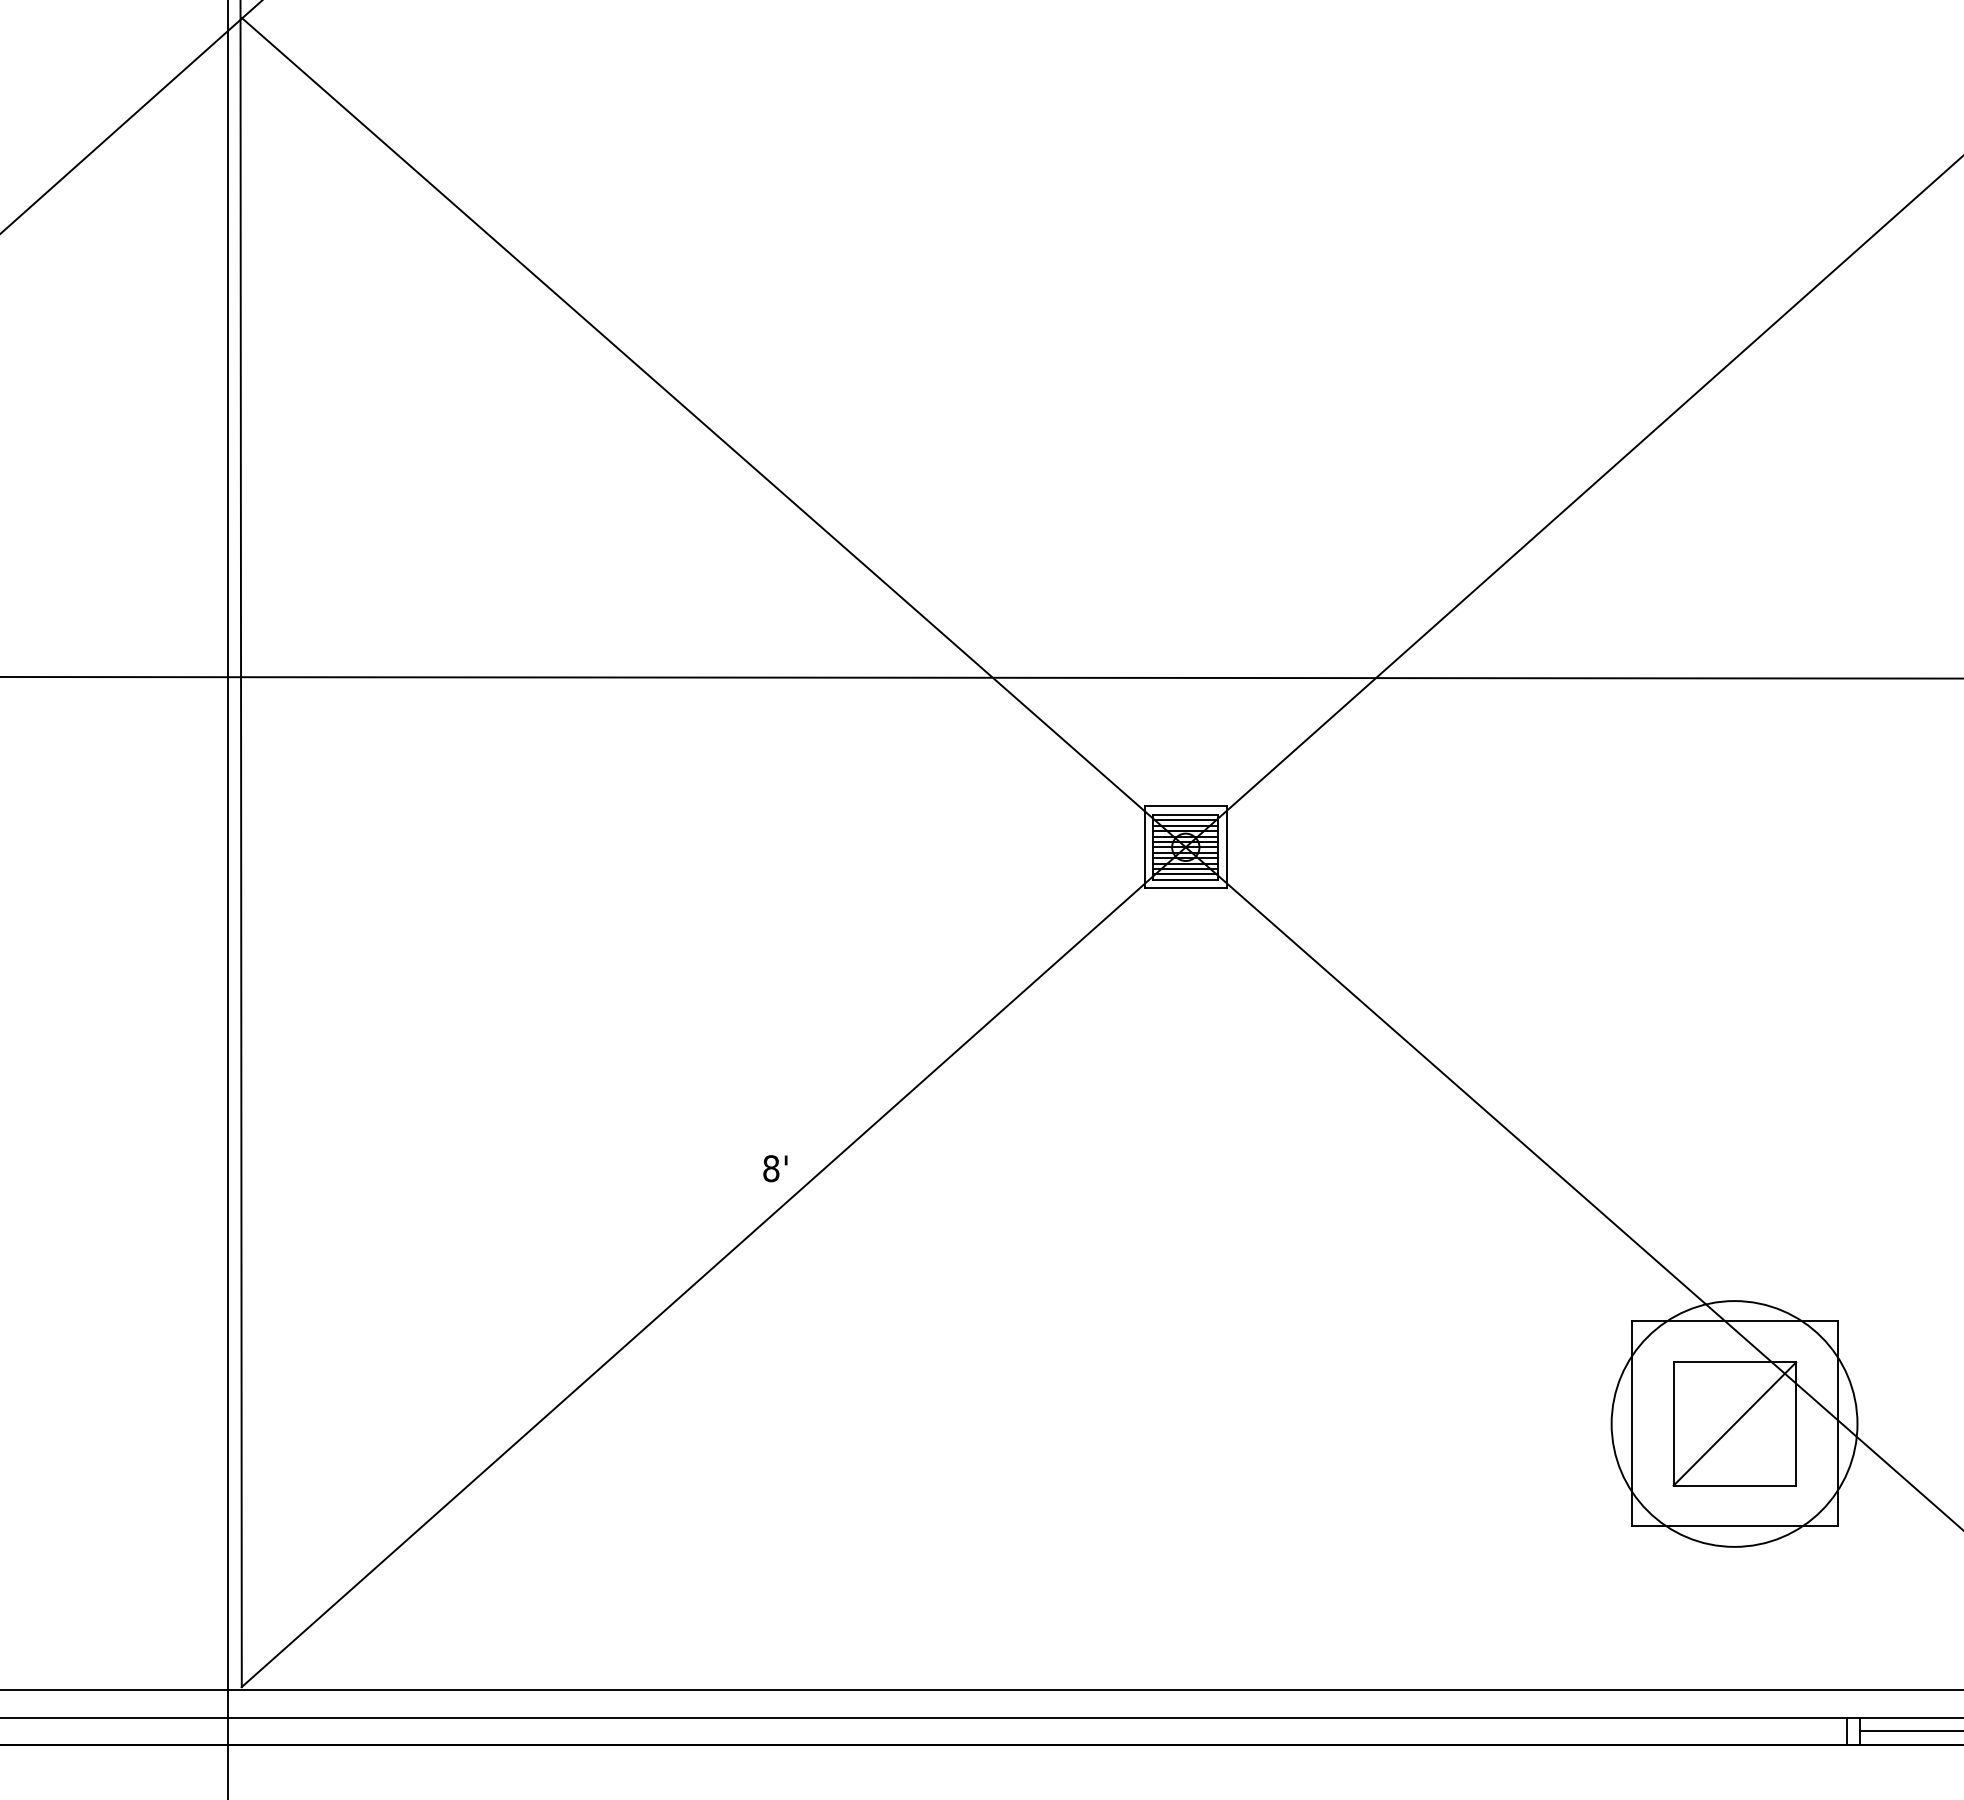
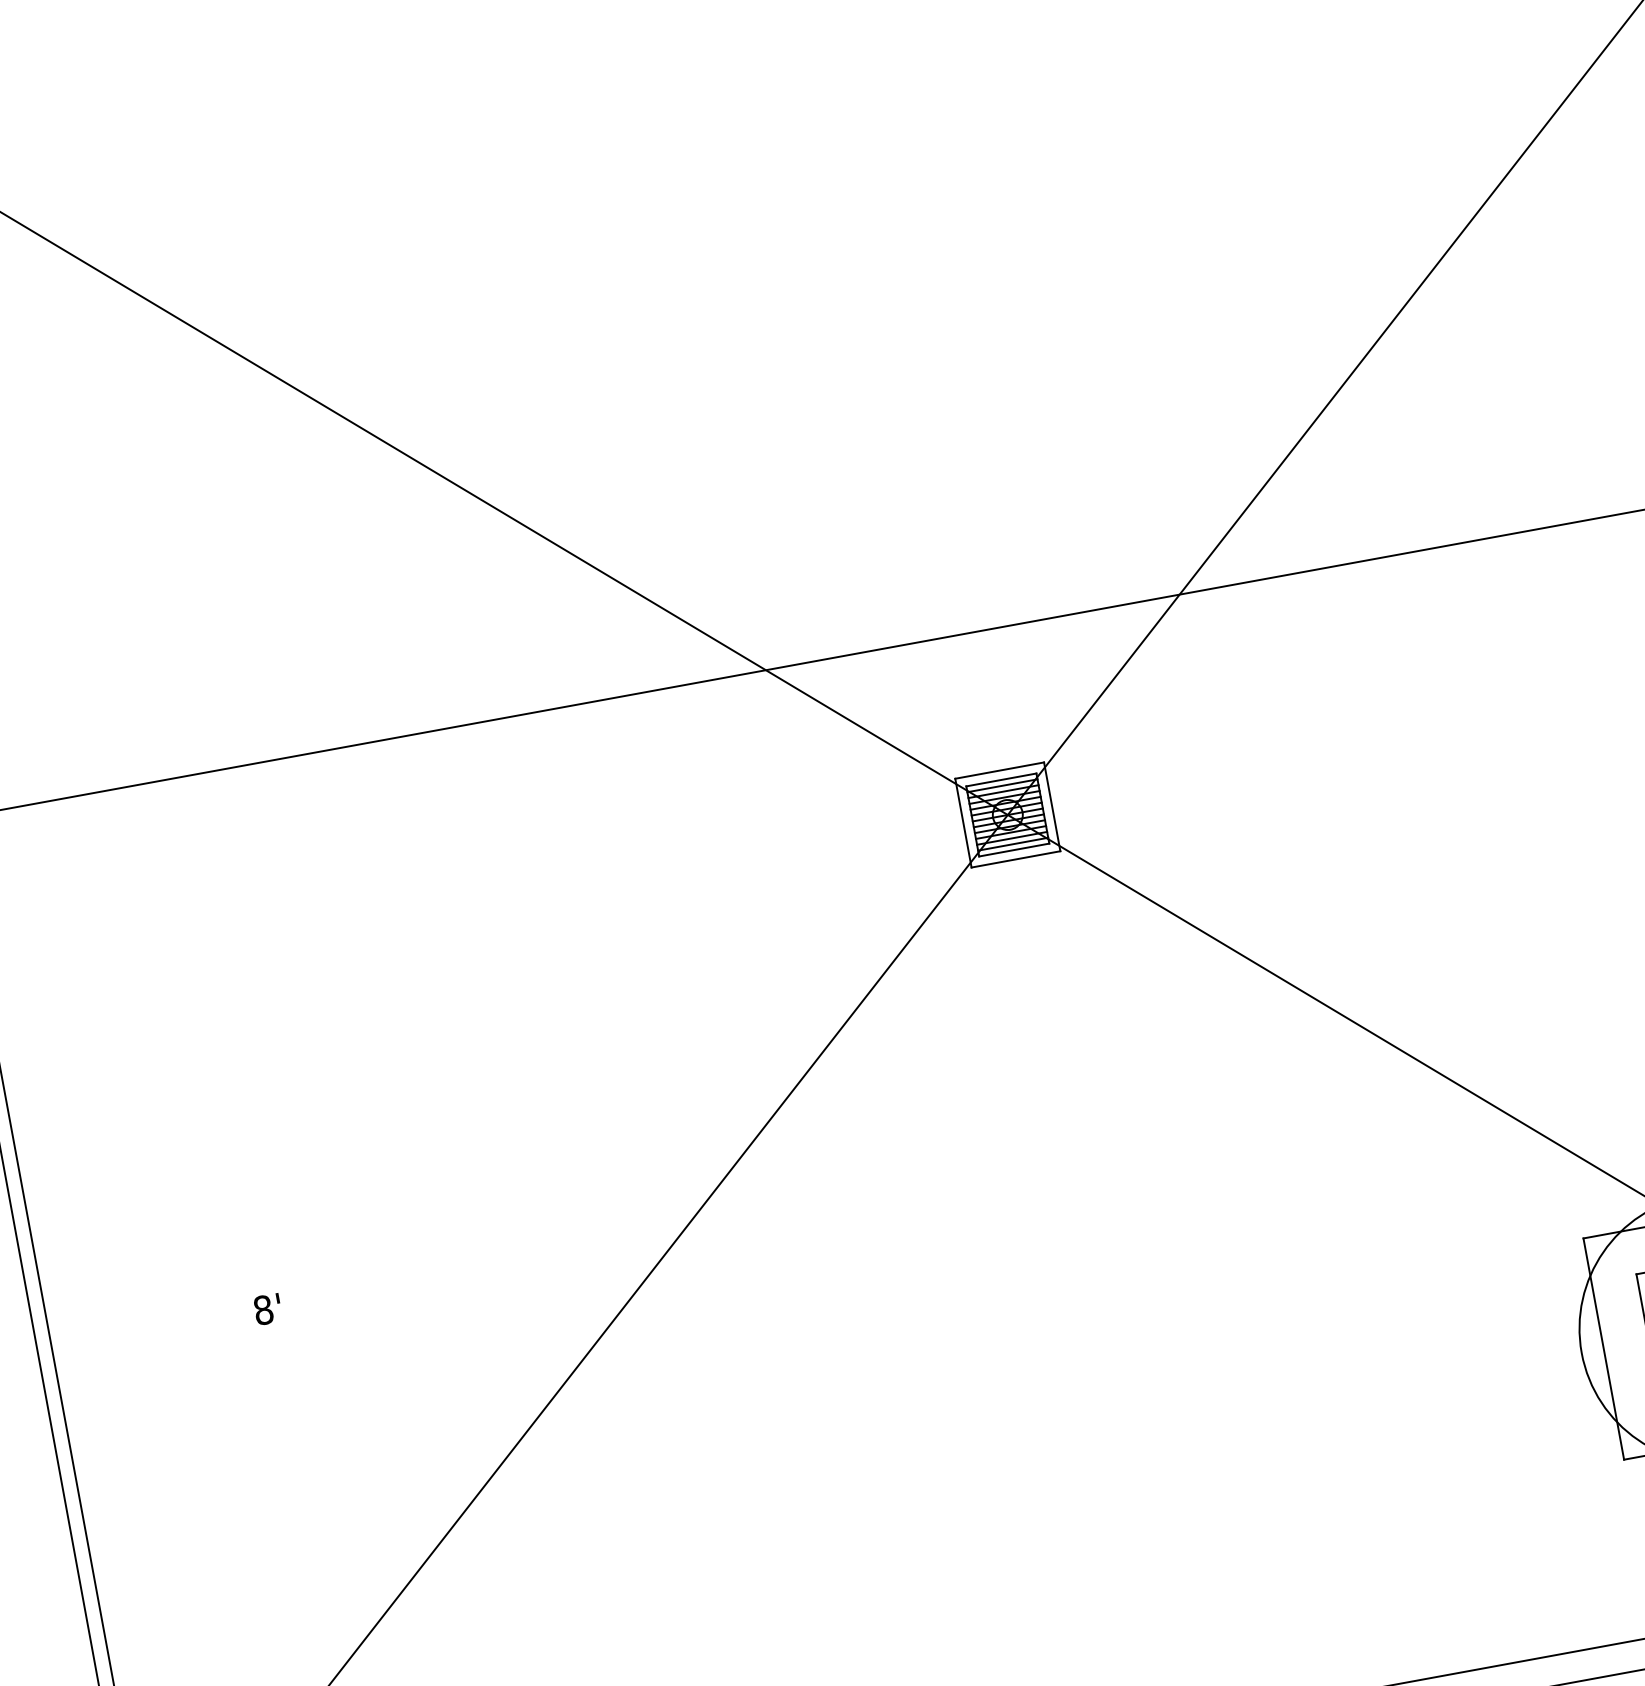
text: (775, 1168) -> (267, 1309), moved

